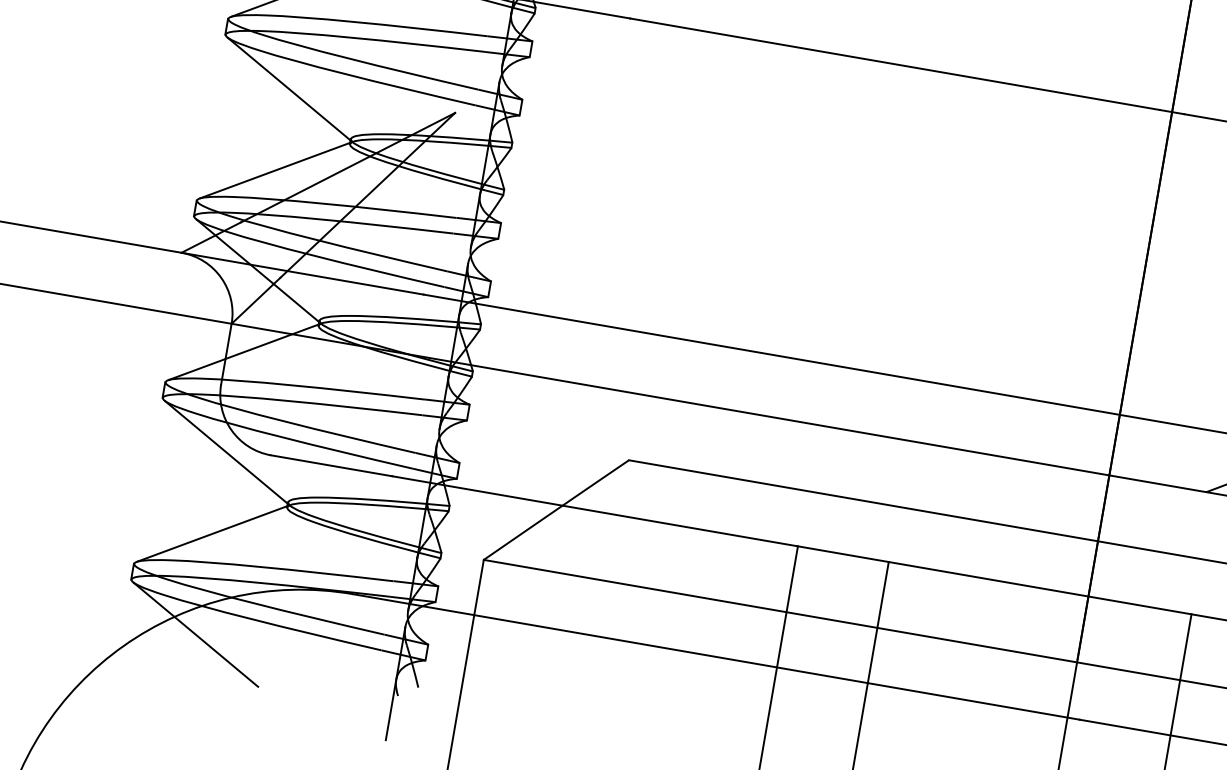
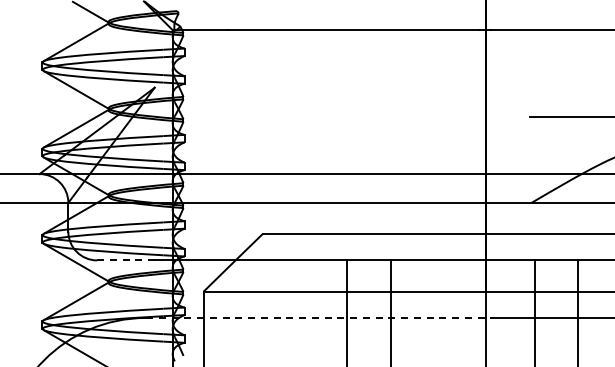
line: (330, 465) -> (125, 260), solid -> dashed
line: (716, 655) -> (318, 317), solid -> dashed

